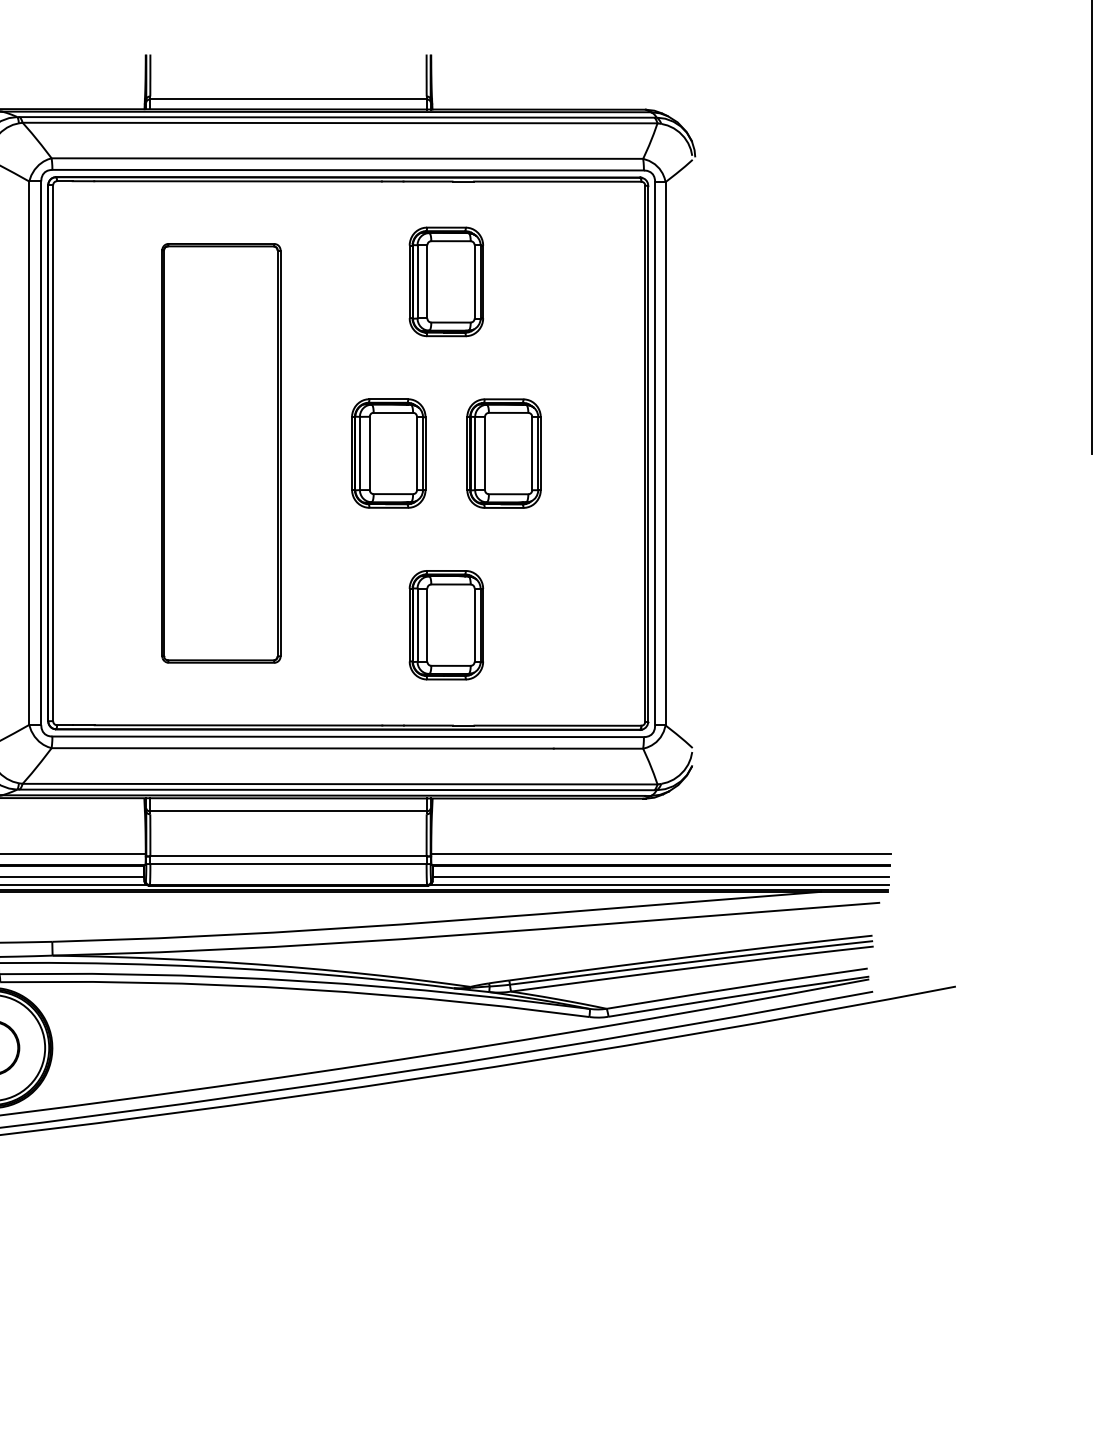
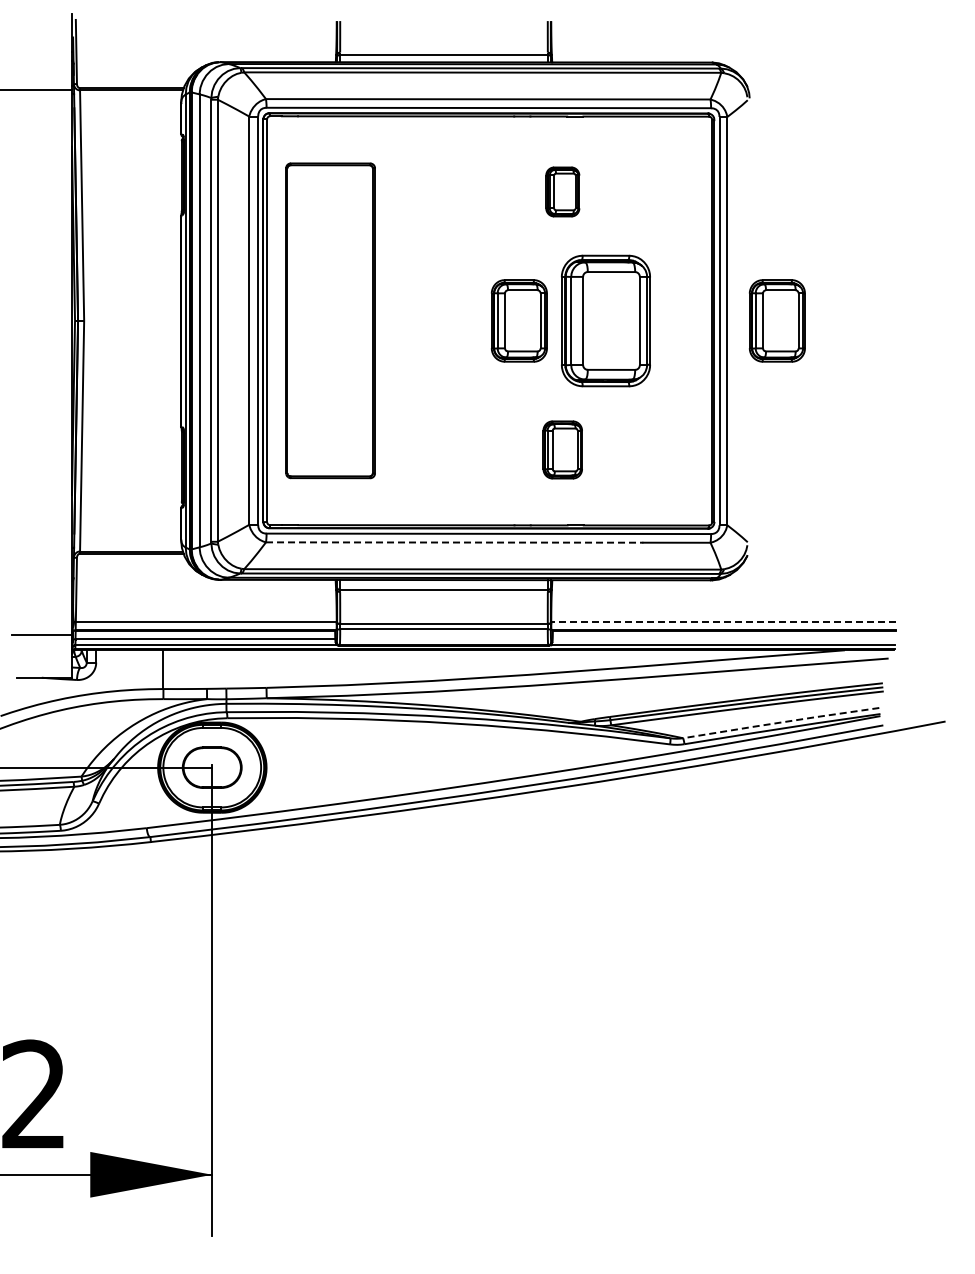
part: (446, 281) -> (562, 191), size x0.6
part: (221, 452) -> (330, 320), moved
part: (503, 452) -> (605, 320), size x1.6
part: (730, 452) -> (776, 320), added
part: (446, 624) -> (562, 449), size x0.7
line: (302, 748) -> (454, 542), solid -> dashed
line: (660, 853) -> (723, 621), solid -> dashed
line: (660, 877) -> (723, 639), removed
line: (737, 987) -> (781, 722), solid -> dashed

